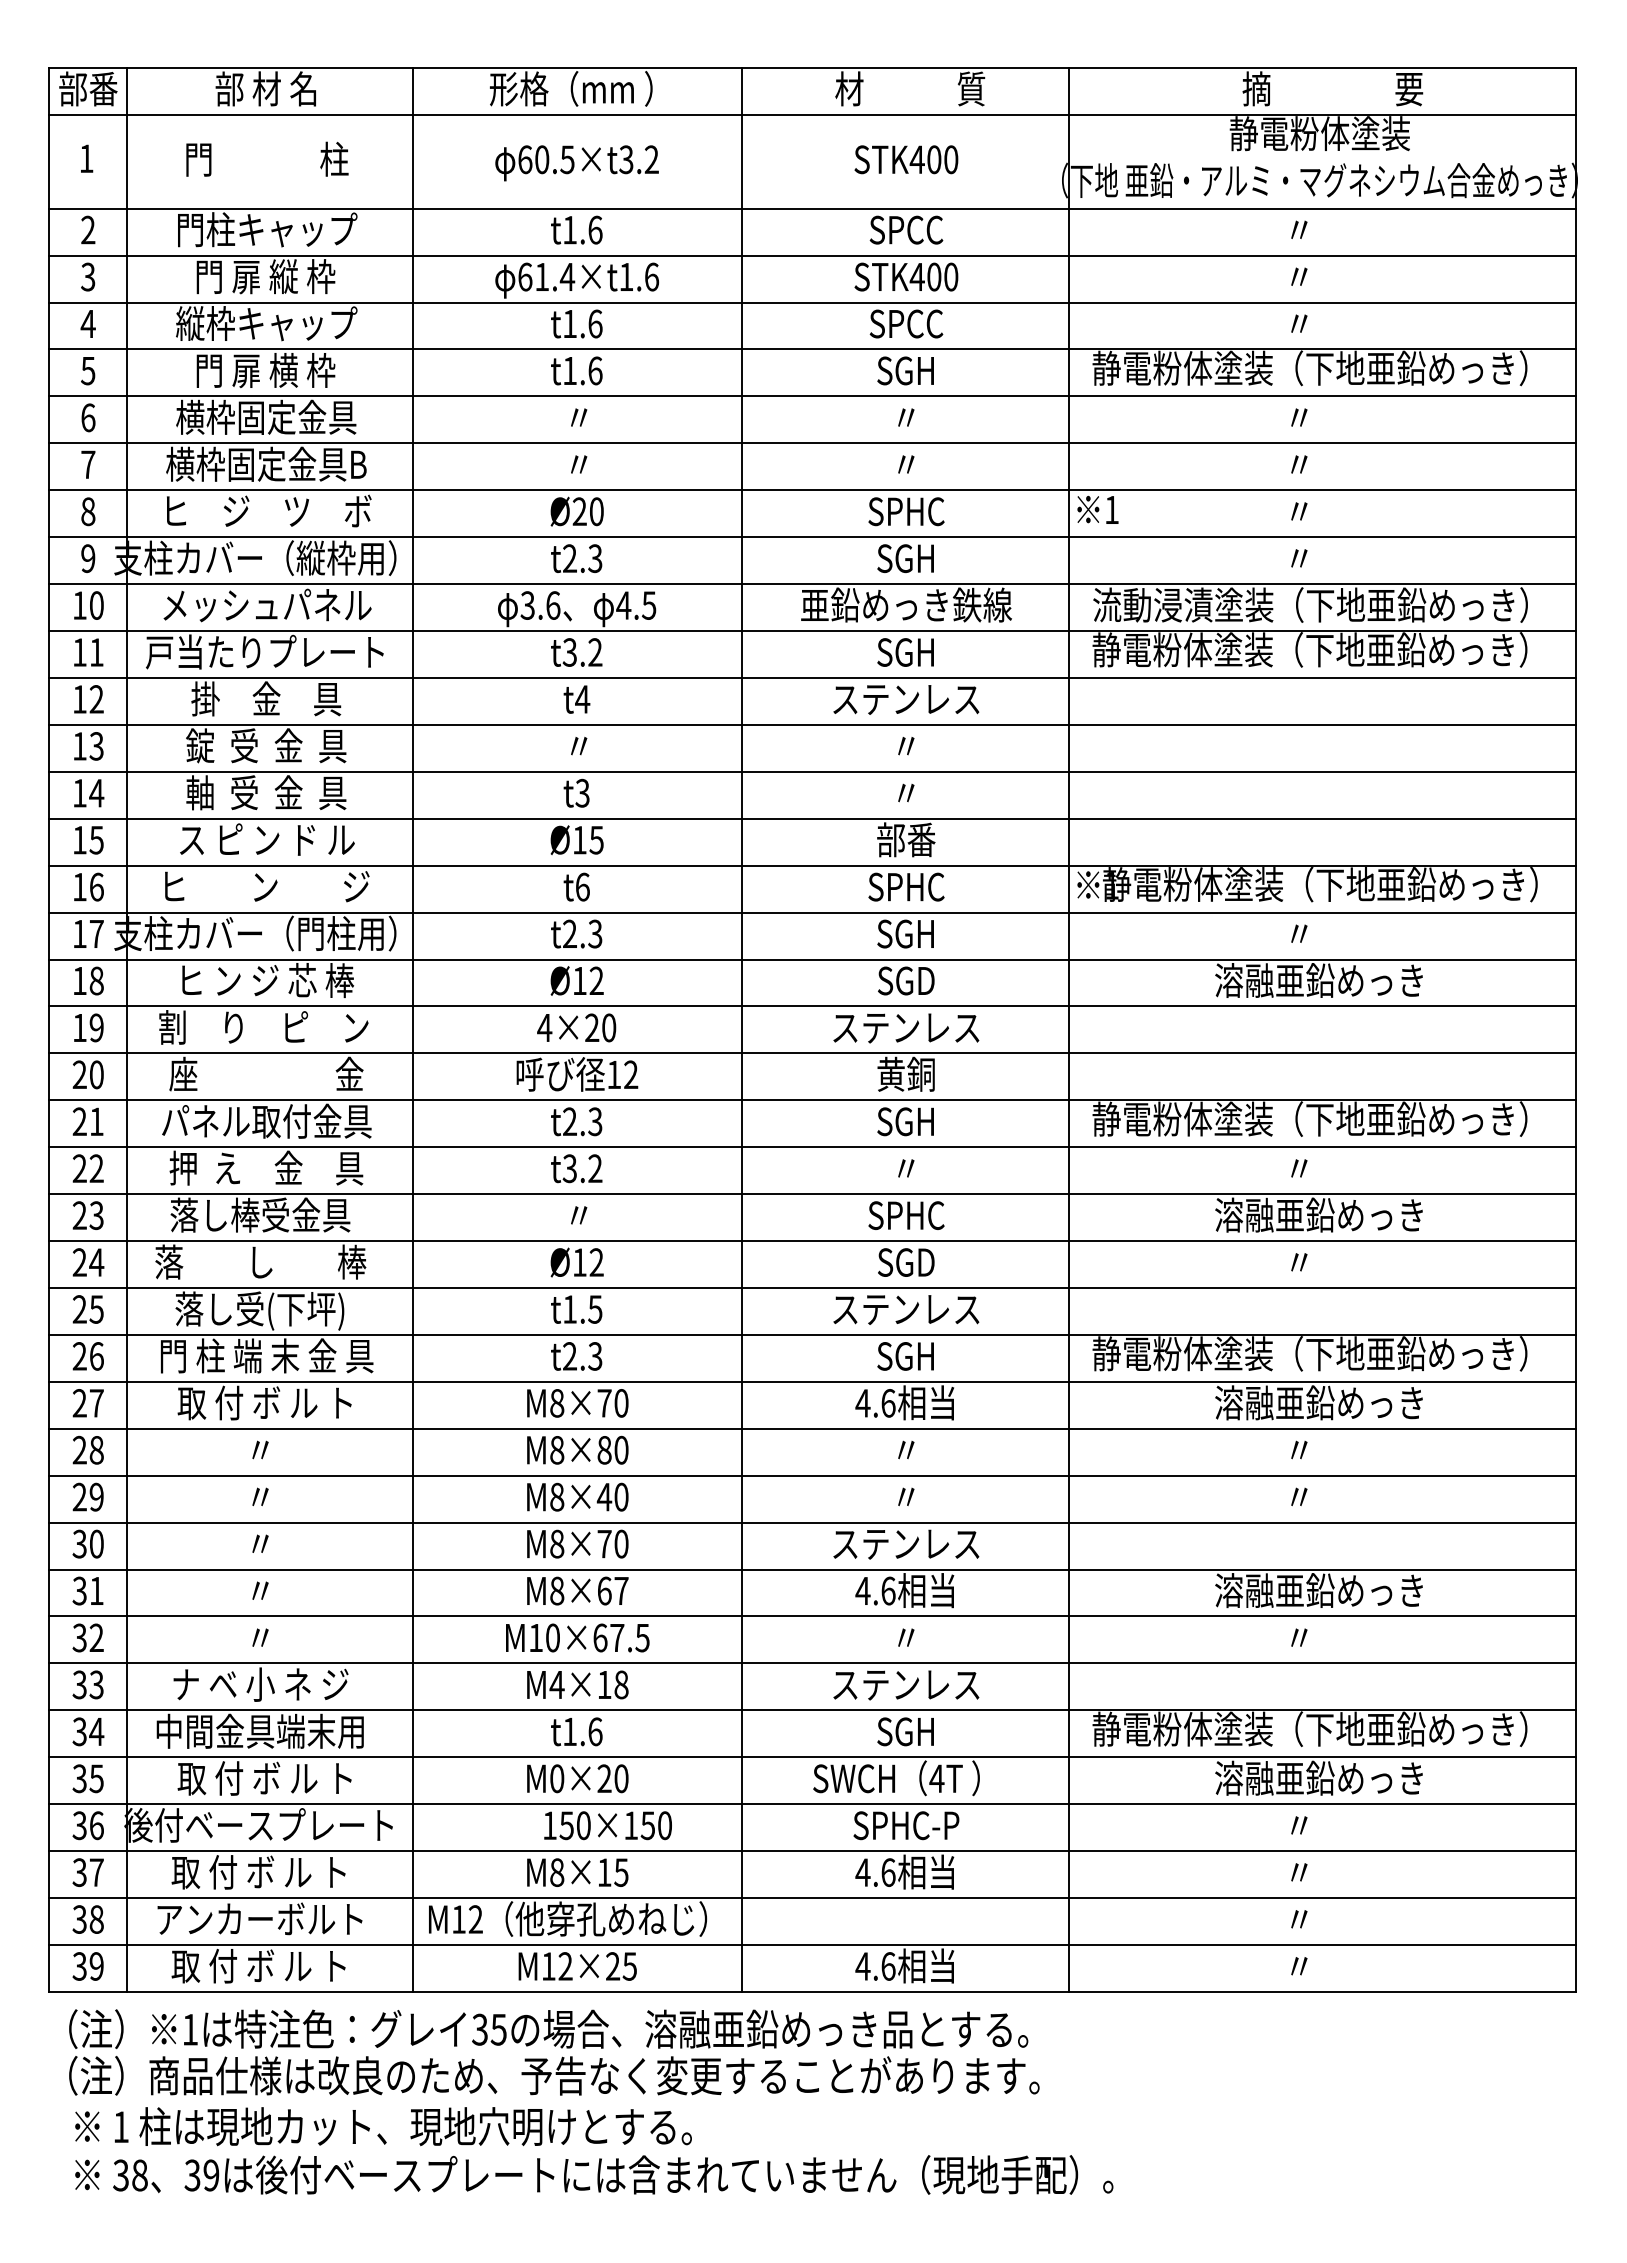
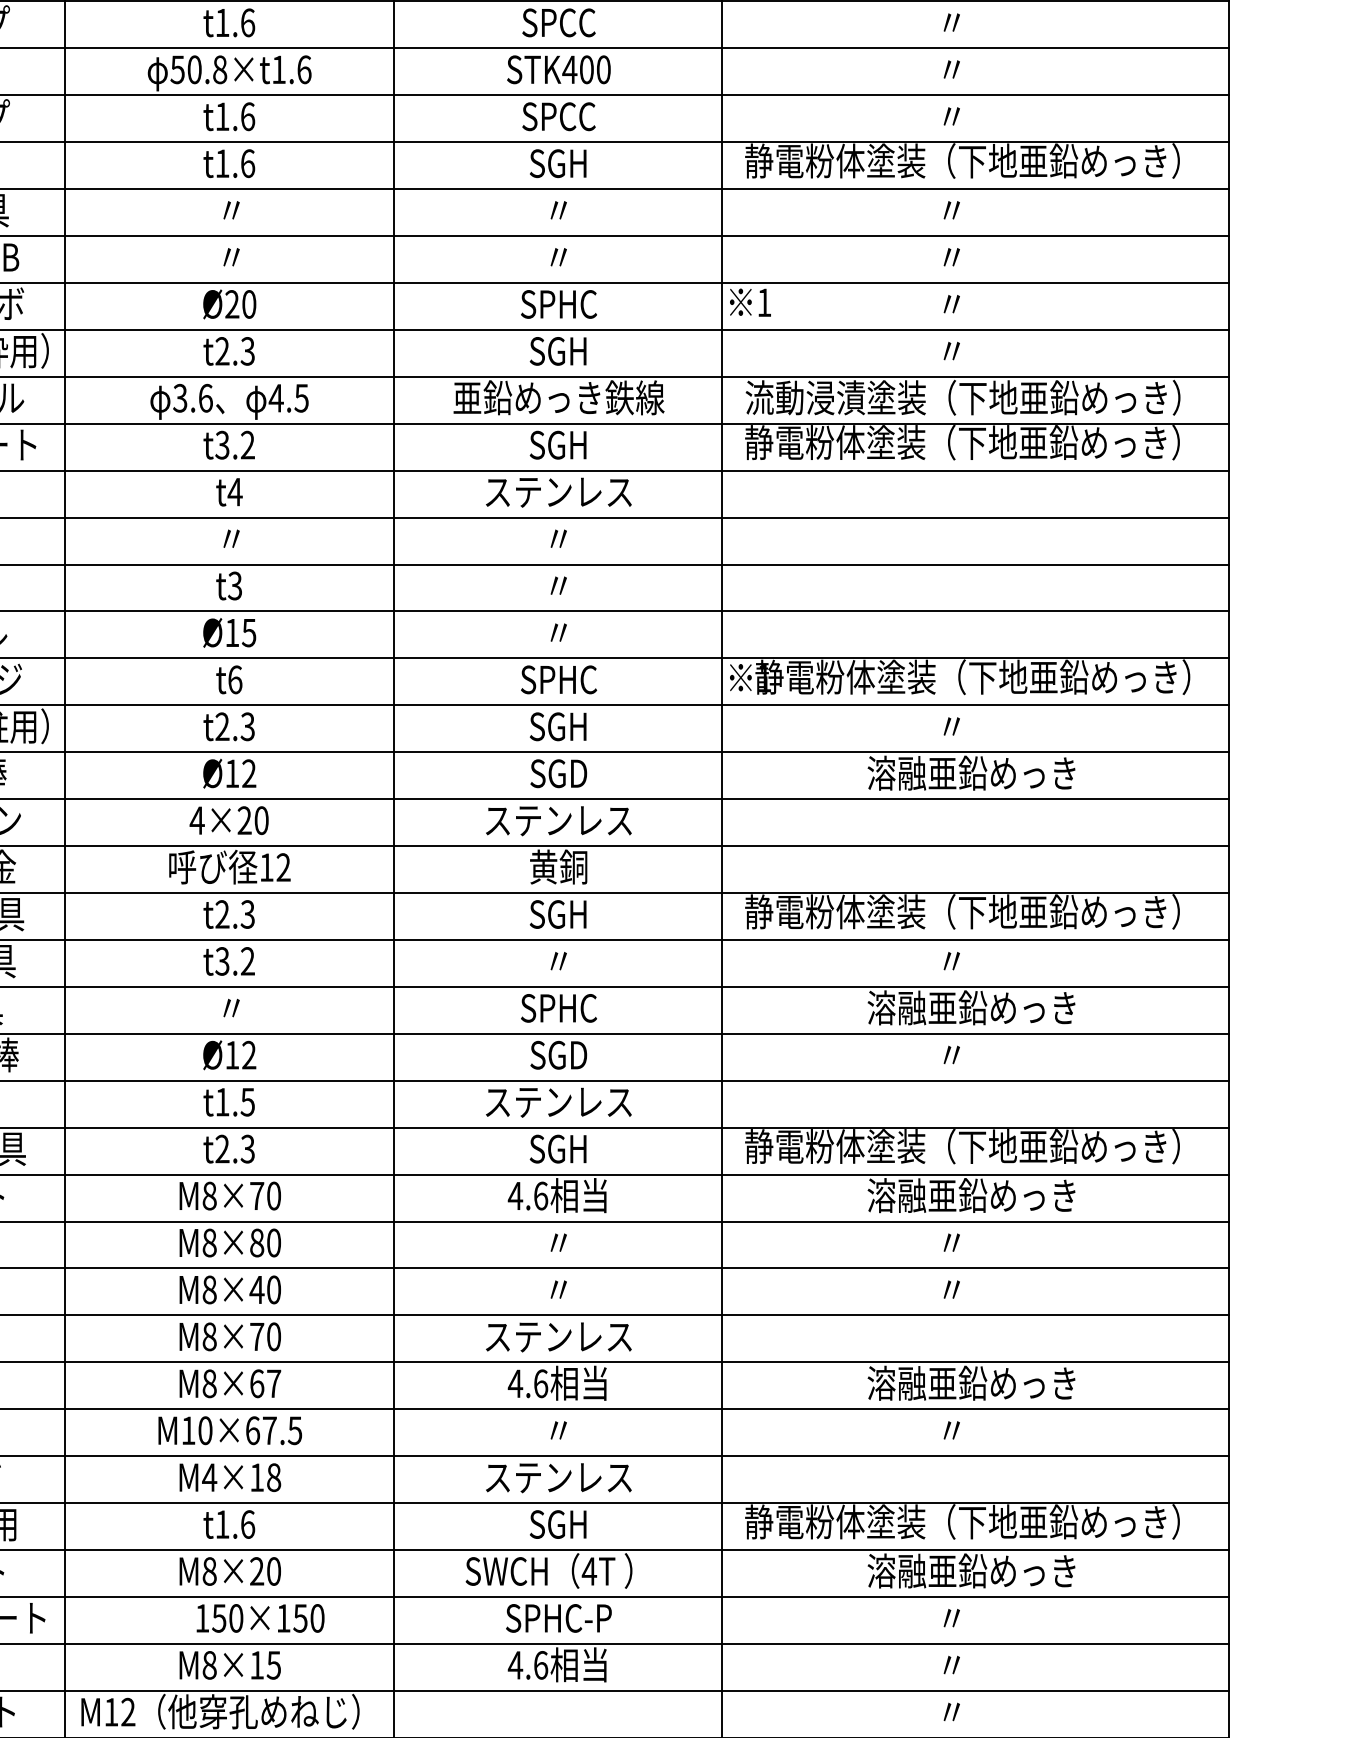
text: (546, 276) -> (199, 69), 61.4×t1.6 -> 50.8×t1.6
text: (906, 839) -> (559, 632), 部番 -> 〃
text: (557, 1778) -> (210, 1571), M0×20 -> M8×20

